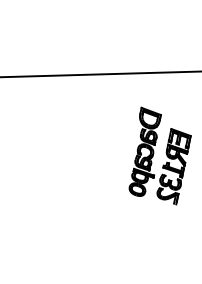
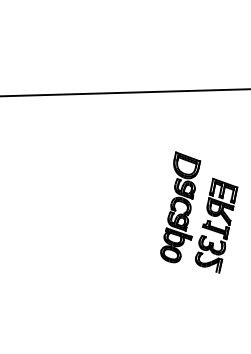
part: (166, 154) -> (206, 210), moved

